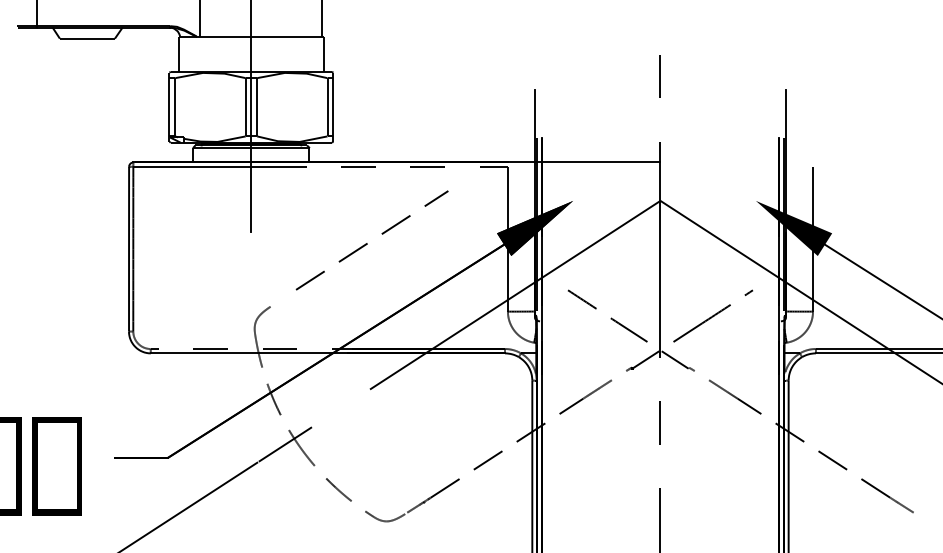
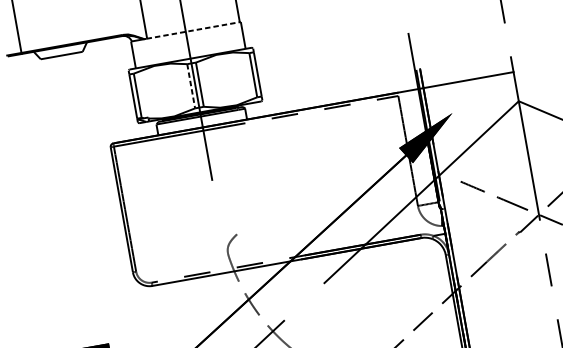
line: (262, 36) -> (194, 30), solid -> dashed
line: (245, 107) -> (191, 86), solid -> dashed
line: (367, 243) -> (302, 173), removed

